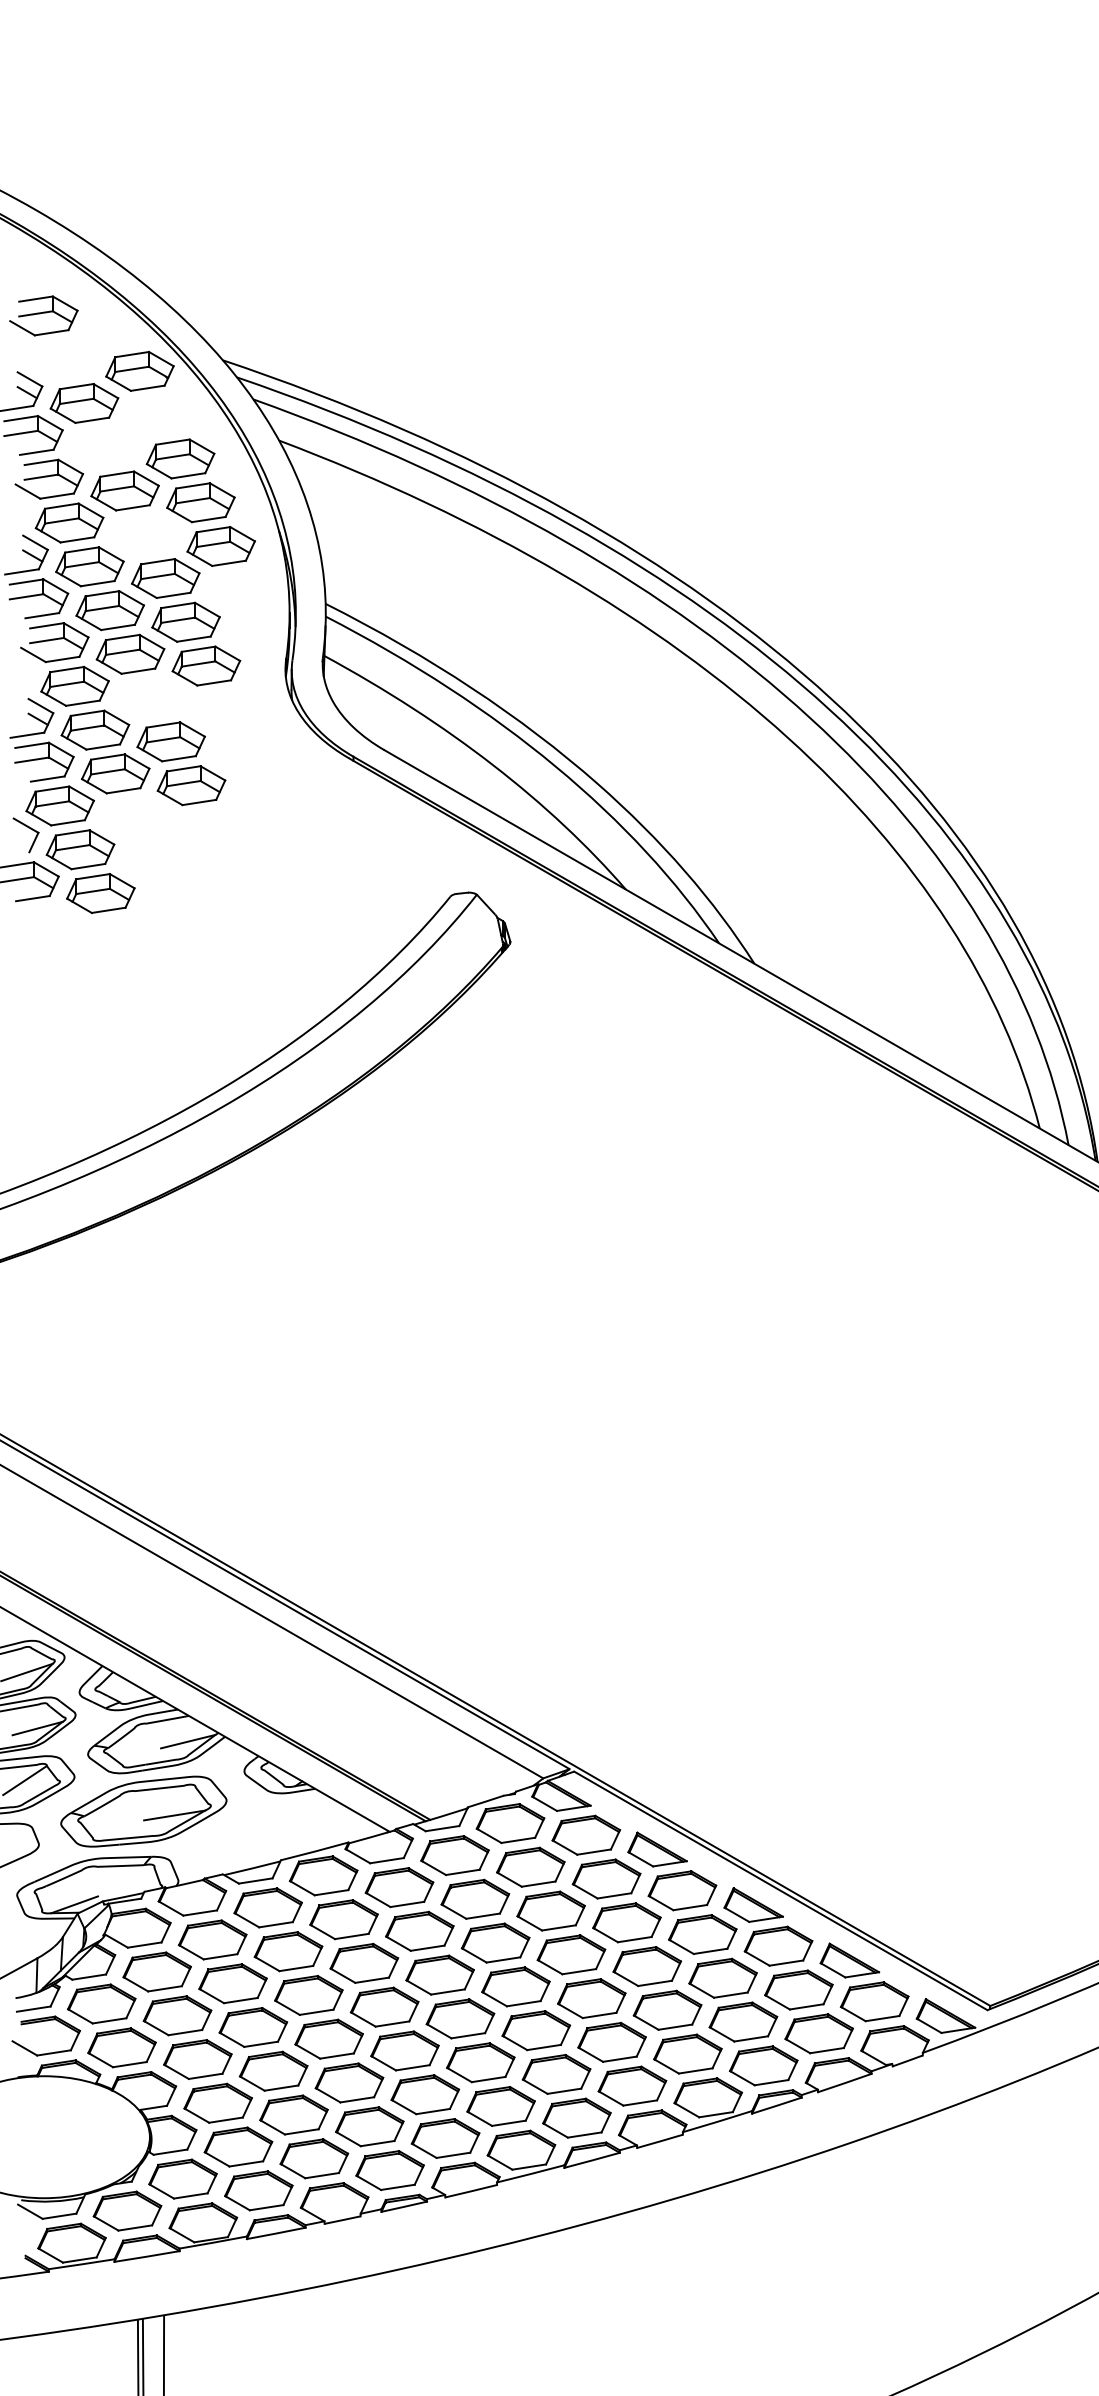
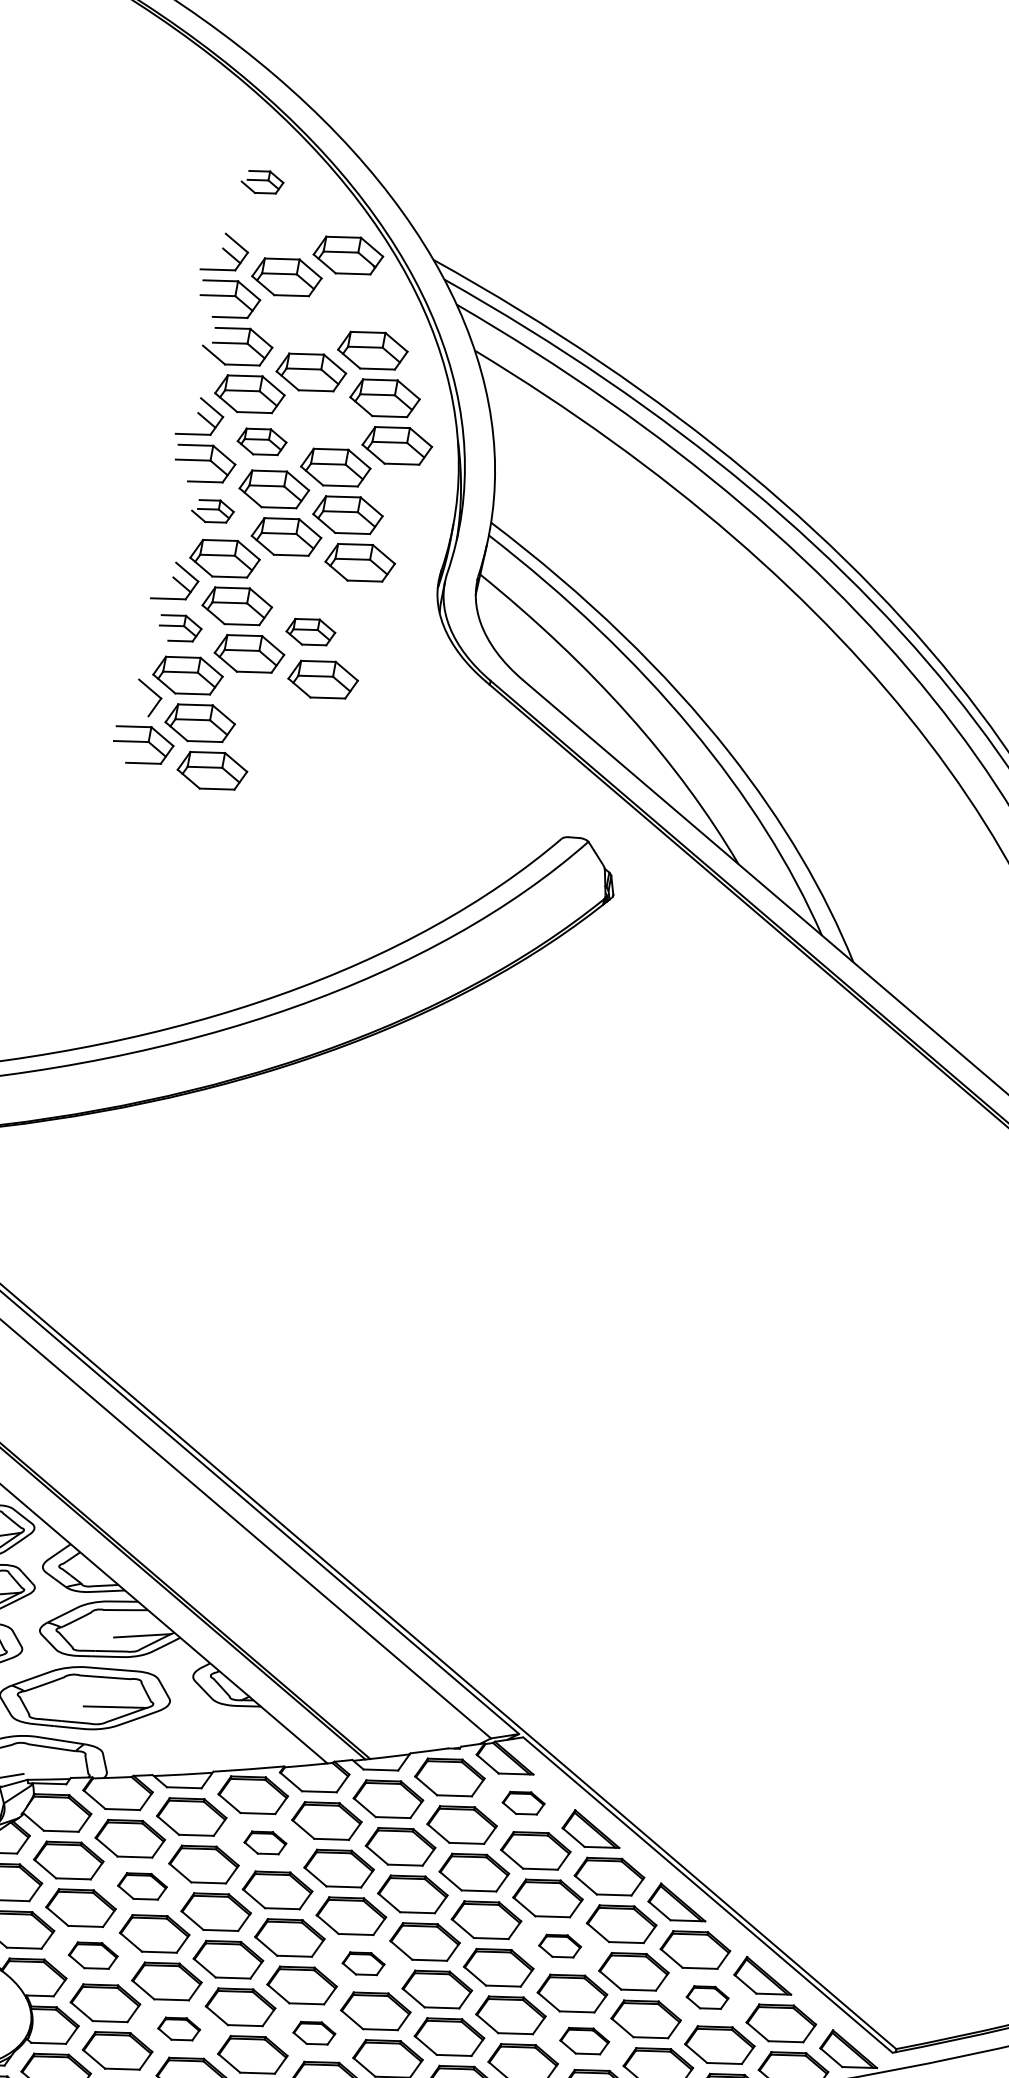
part: (43, 315) -> (262, 181), size x0.6
part: (89, 566) -> (261, 441), size x0.7
part: (54, 642) -> (212, 511), size x0.6
part: (170, 741) -> (310, 631), size x0.7
part: (44, 761) -> (180, 628), size x0.7
part: (586, 1834) -> (523, 1802), size x0.6
part: (343, 1919) -> (264, 1842), size x0.6
part: (646, 1966) -> (559, 1945), size x0.6
part: (232, 1983) -> (141, 1886), size x0.7
part: (798, 1989) -> (707, 1997), size x0.6
part: (460, 2018) -> (363, 1963), size x0.6
part: (687, 2053) -> (584, 2040), size x0.7
part: (197, 2059) -> (92, 1955), size x0.7
part: (425, 2094) -> (314, 2032), size x0.6
part: (293, 2114) -> (178, 2028), size x0.6

